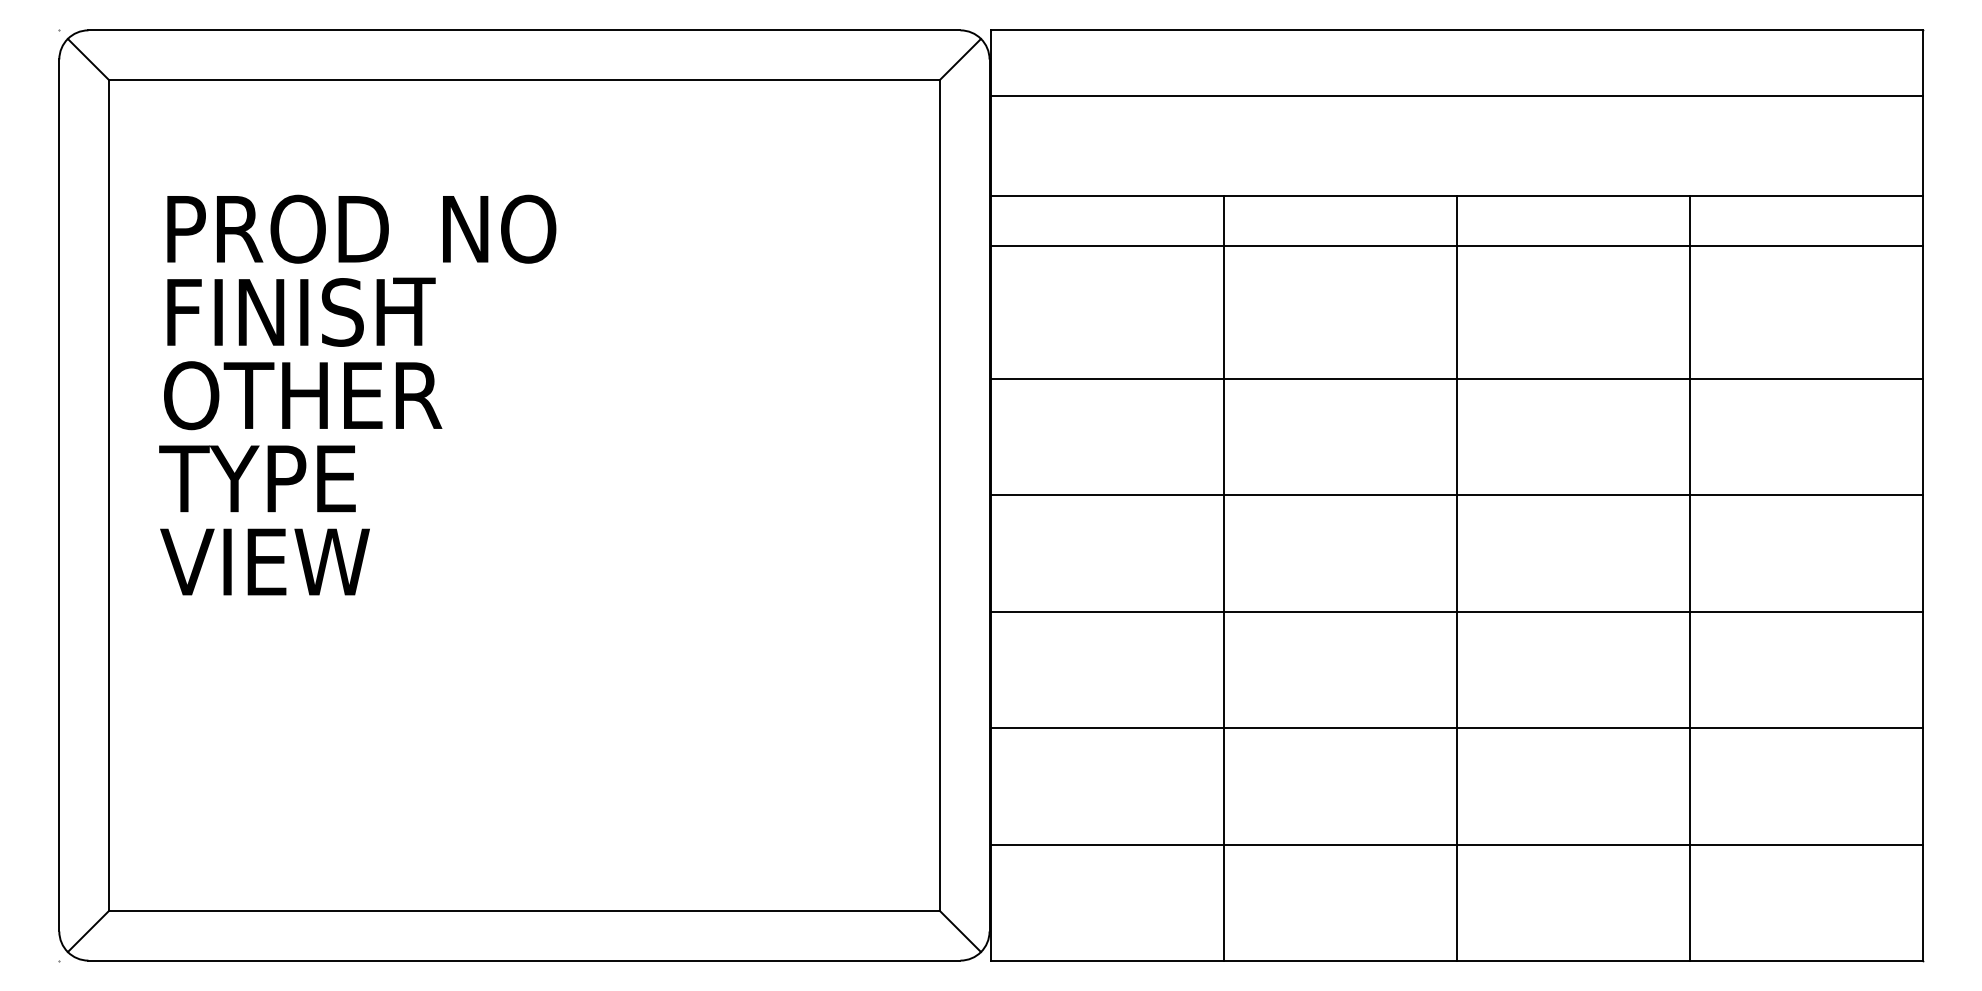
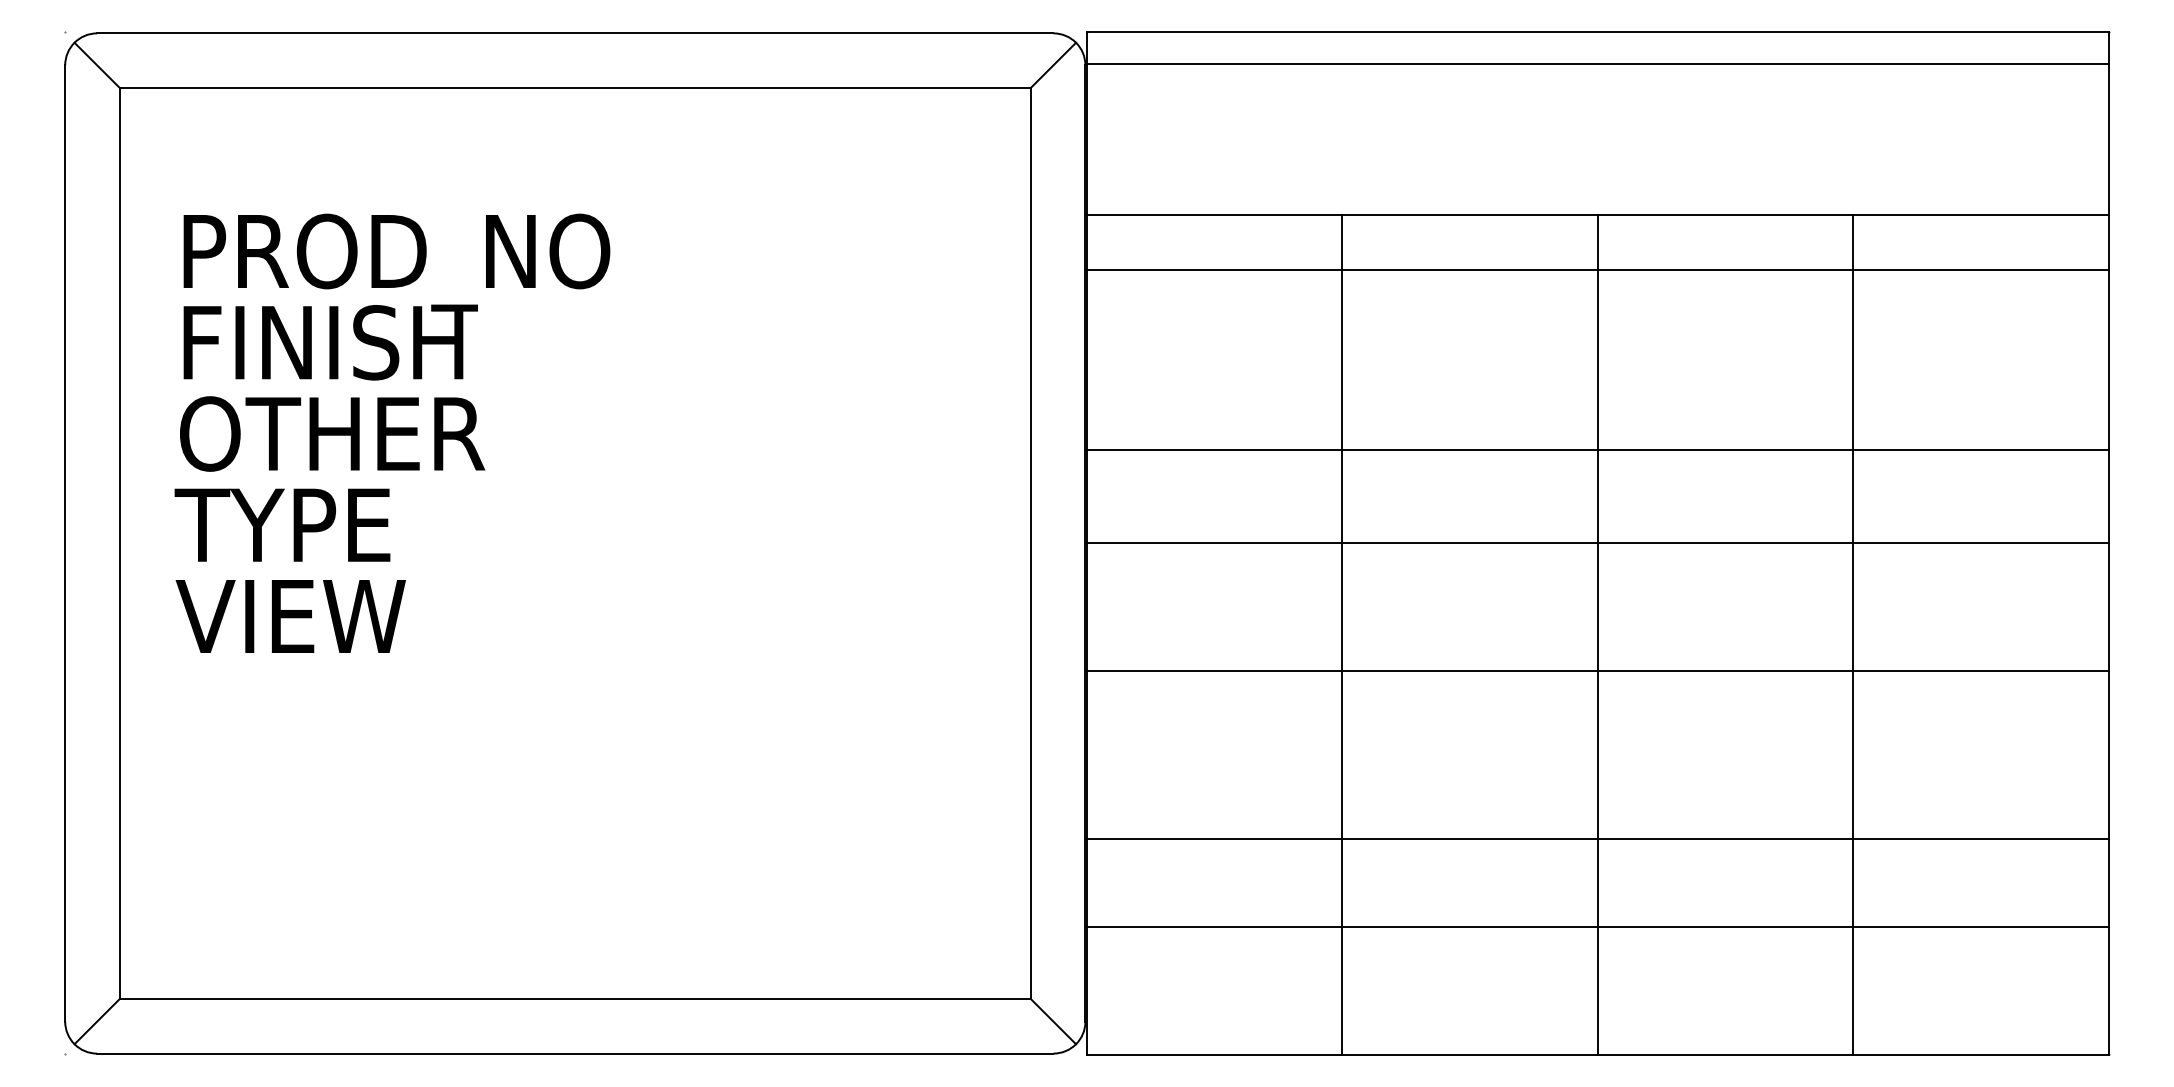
line: (1456, 96) -> (1597, 64), moved
line: (1456, 378) -> (1597, 449), moved
line: (1456, 728) -> (1597, 839), moved

